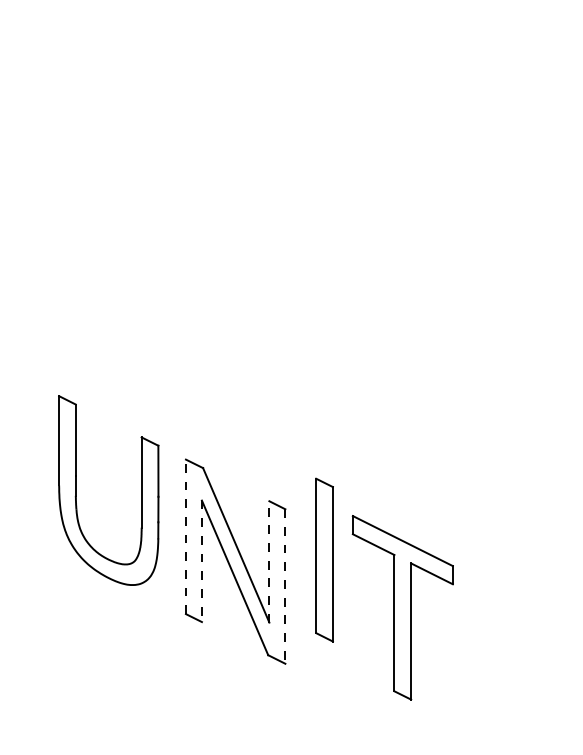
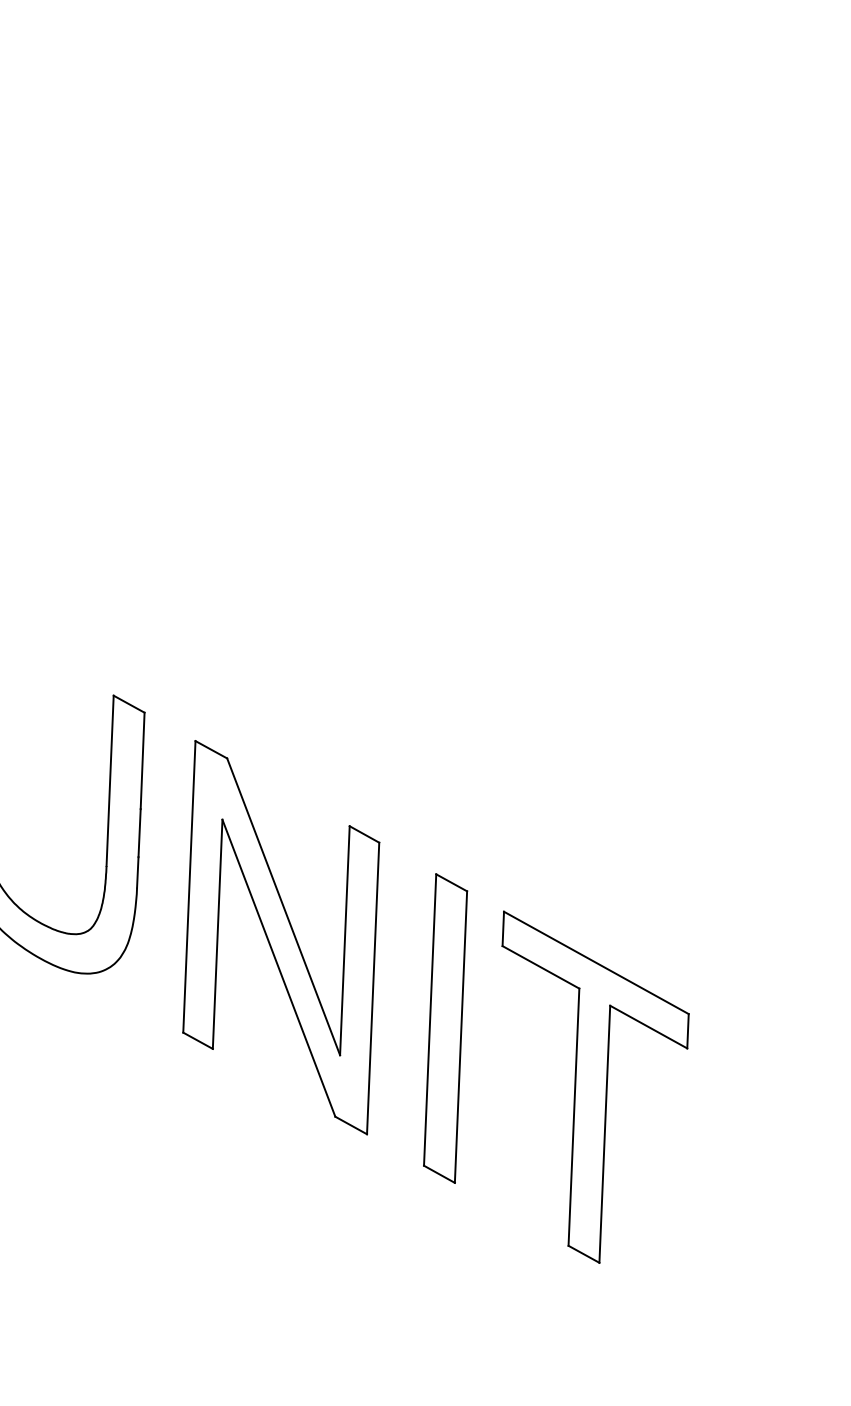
line: (185, 536) -> (188, 886), dashed -> solid
part: (324, 559) -> (445, 1027), moved
line: (201, 561) -> (216, 934), dashed -> solid
line: (269, 561) -> (345, 939), dashed -> solid
line: (285, 587) -> (373, 990), dashed -> solid
part: (402, 607) -> (590, 1088), moved

